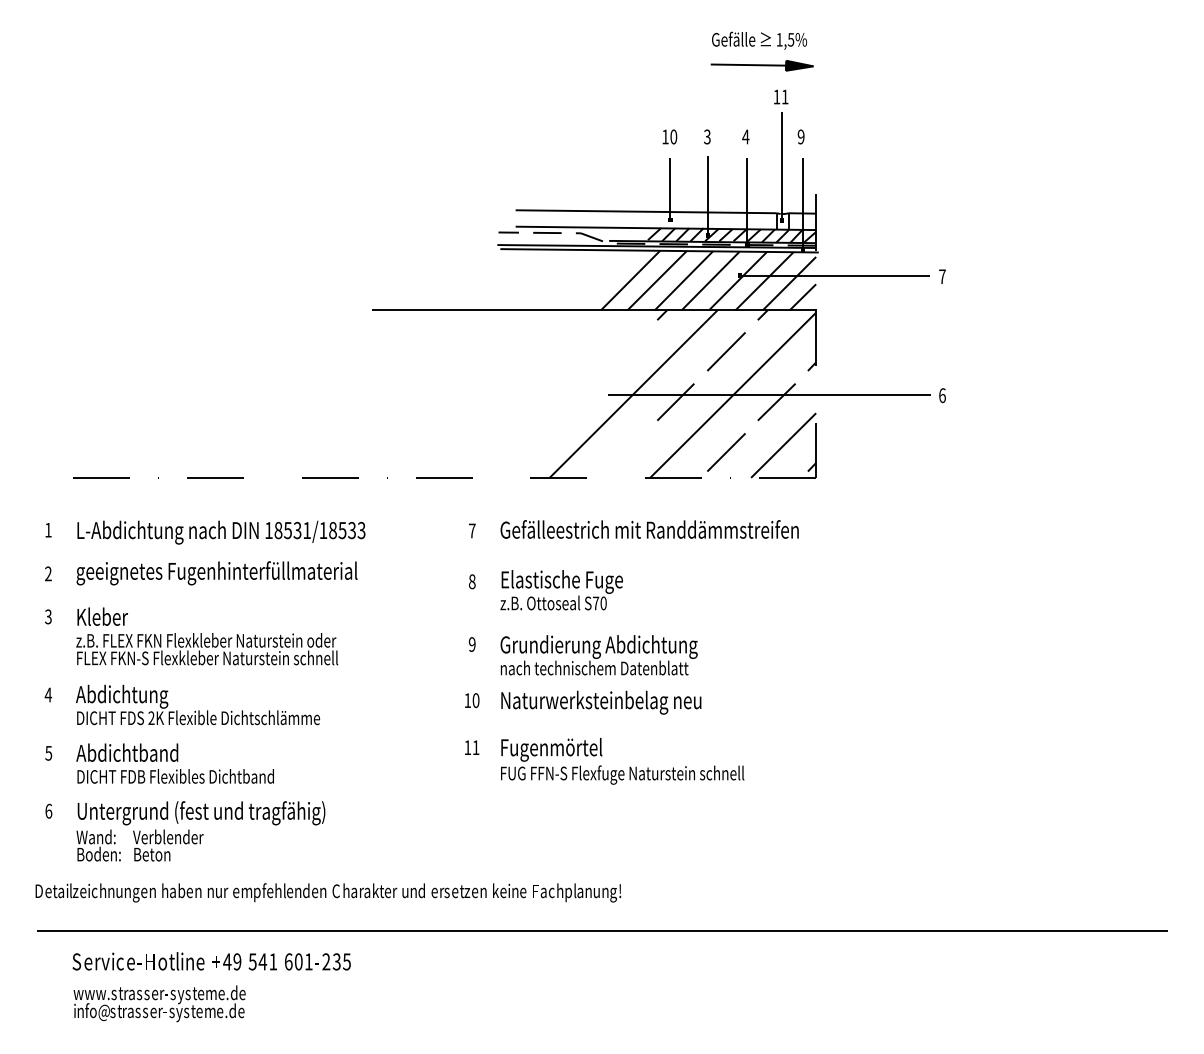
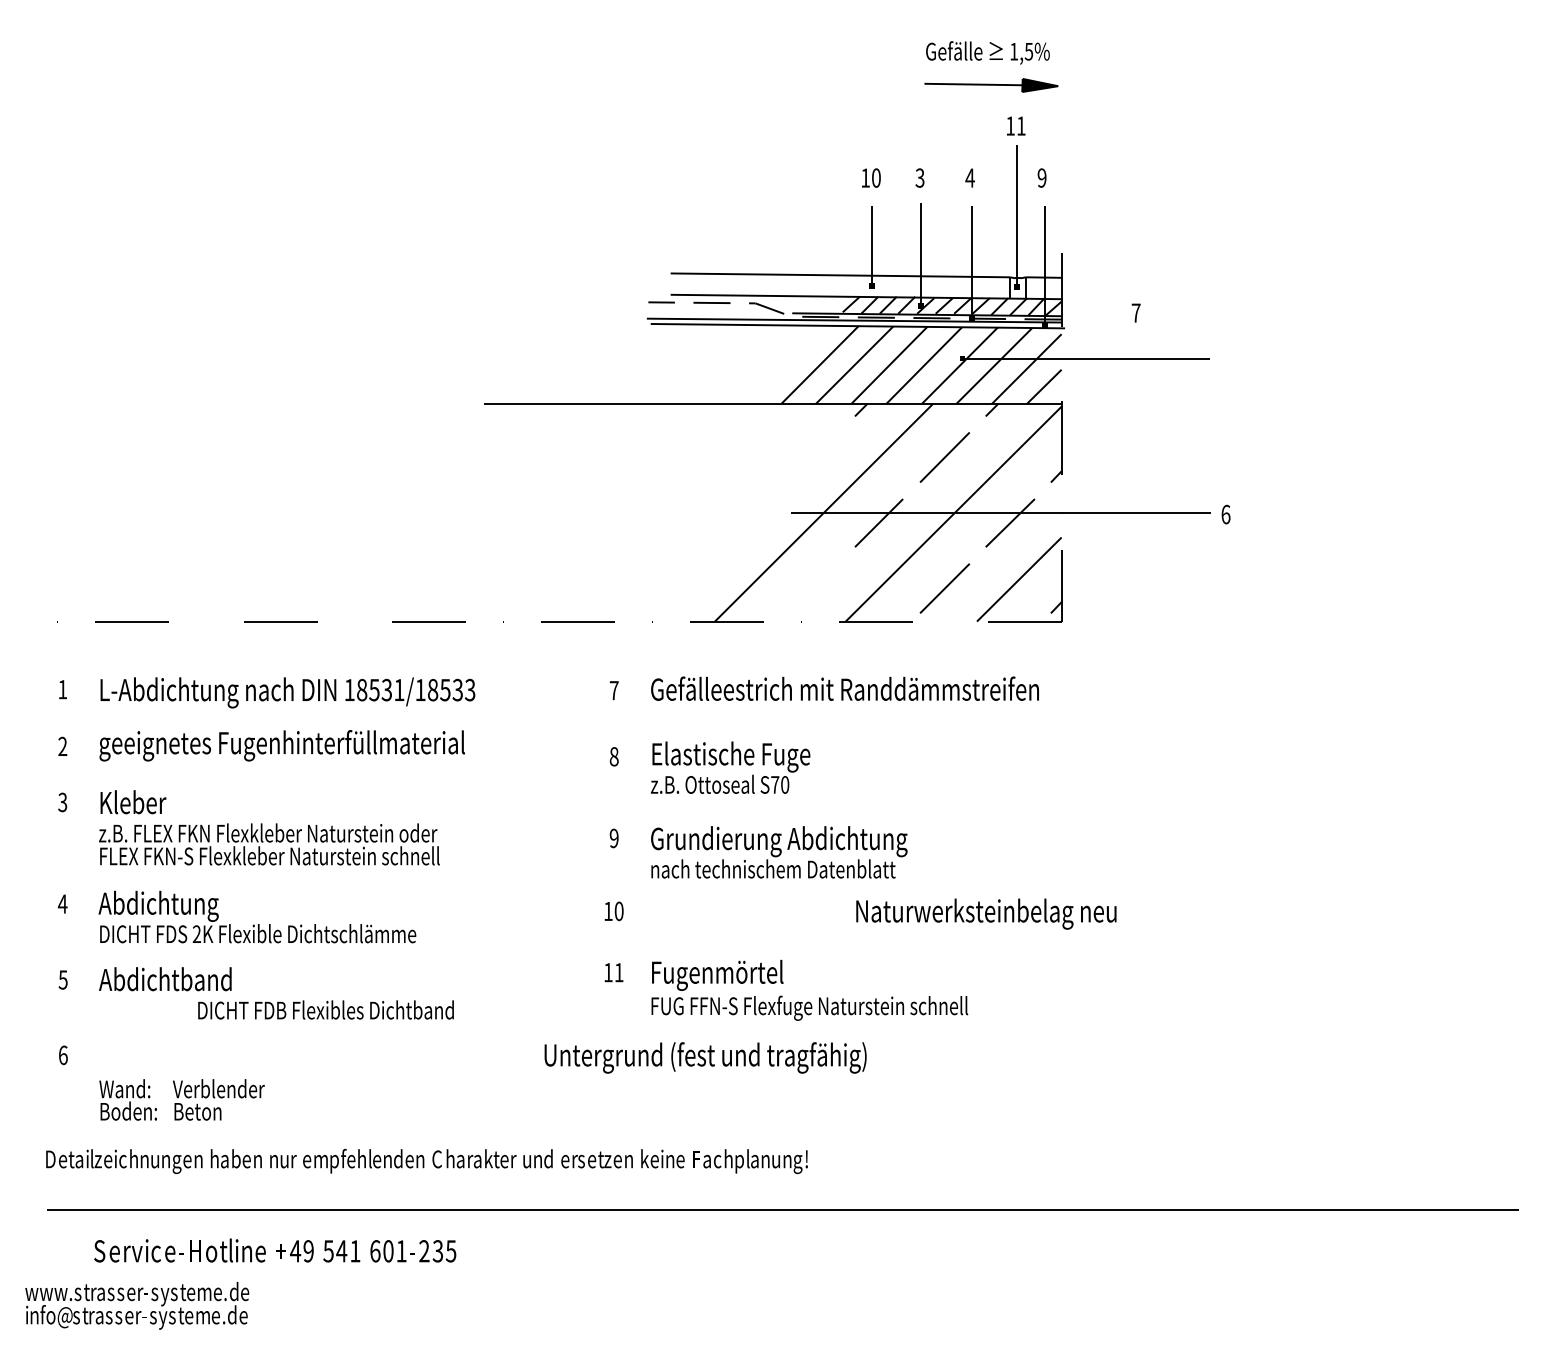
text: (942, 276) -> (1136, 312), moved
text: (601, 702) -> (986, 913), moved
text: (175, 776) -> (325, 1010), moved
text: (201, 813) -> (705, 1058), moved
text: (159, 1003) -> (137, 1305), moved

